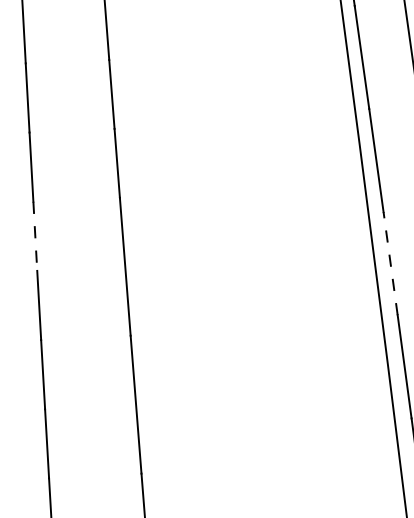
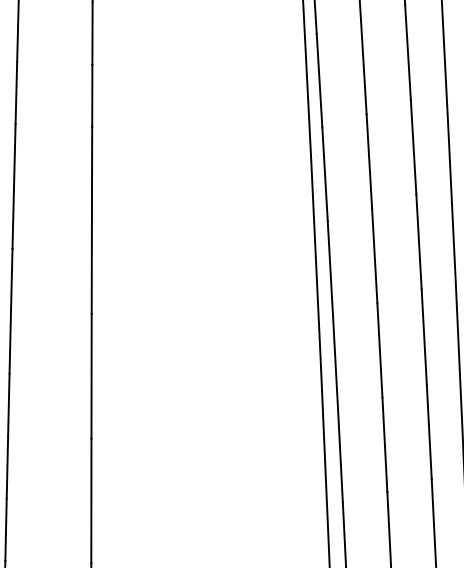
line: (35, 237) -> (13, 218), dashed -> solid
line: (390, 263) -> (330, 267), dashed -> solid

